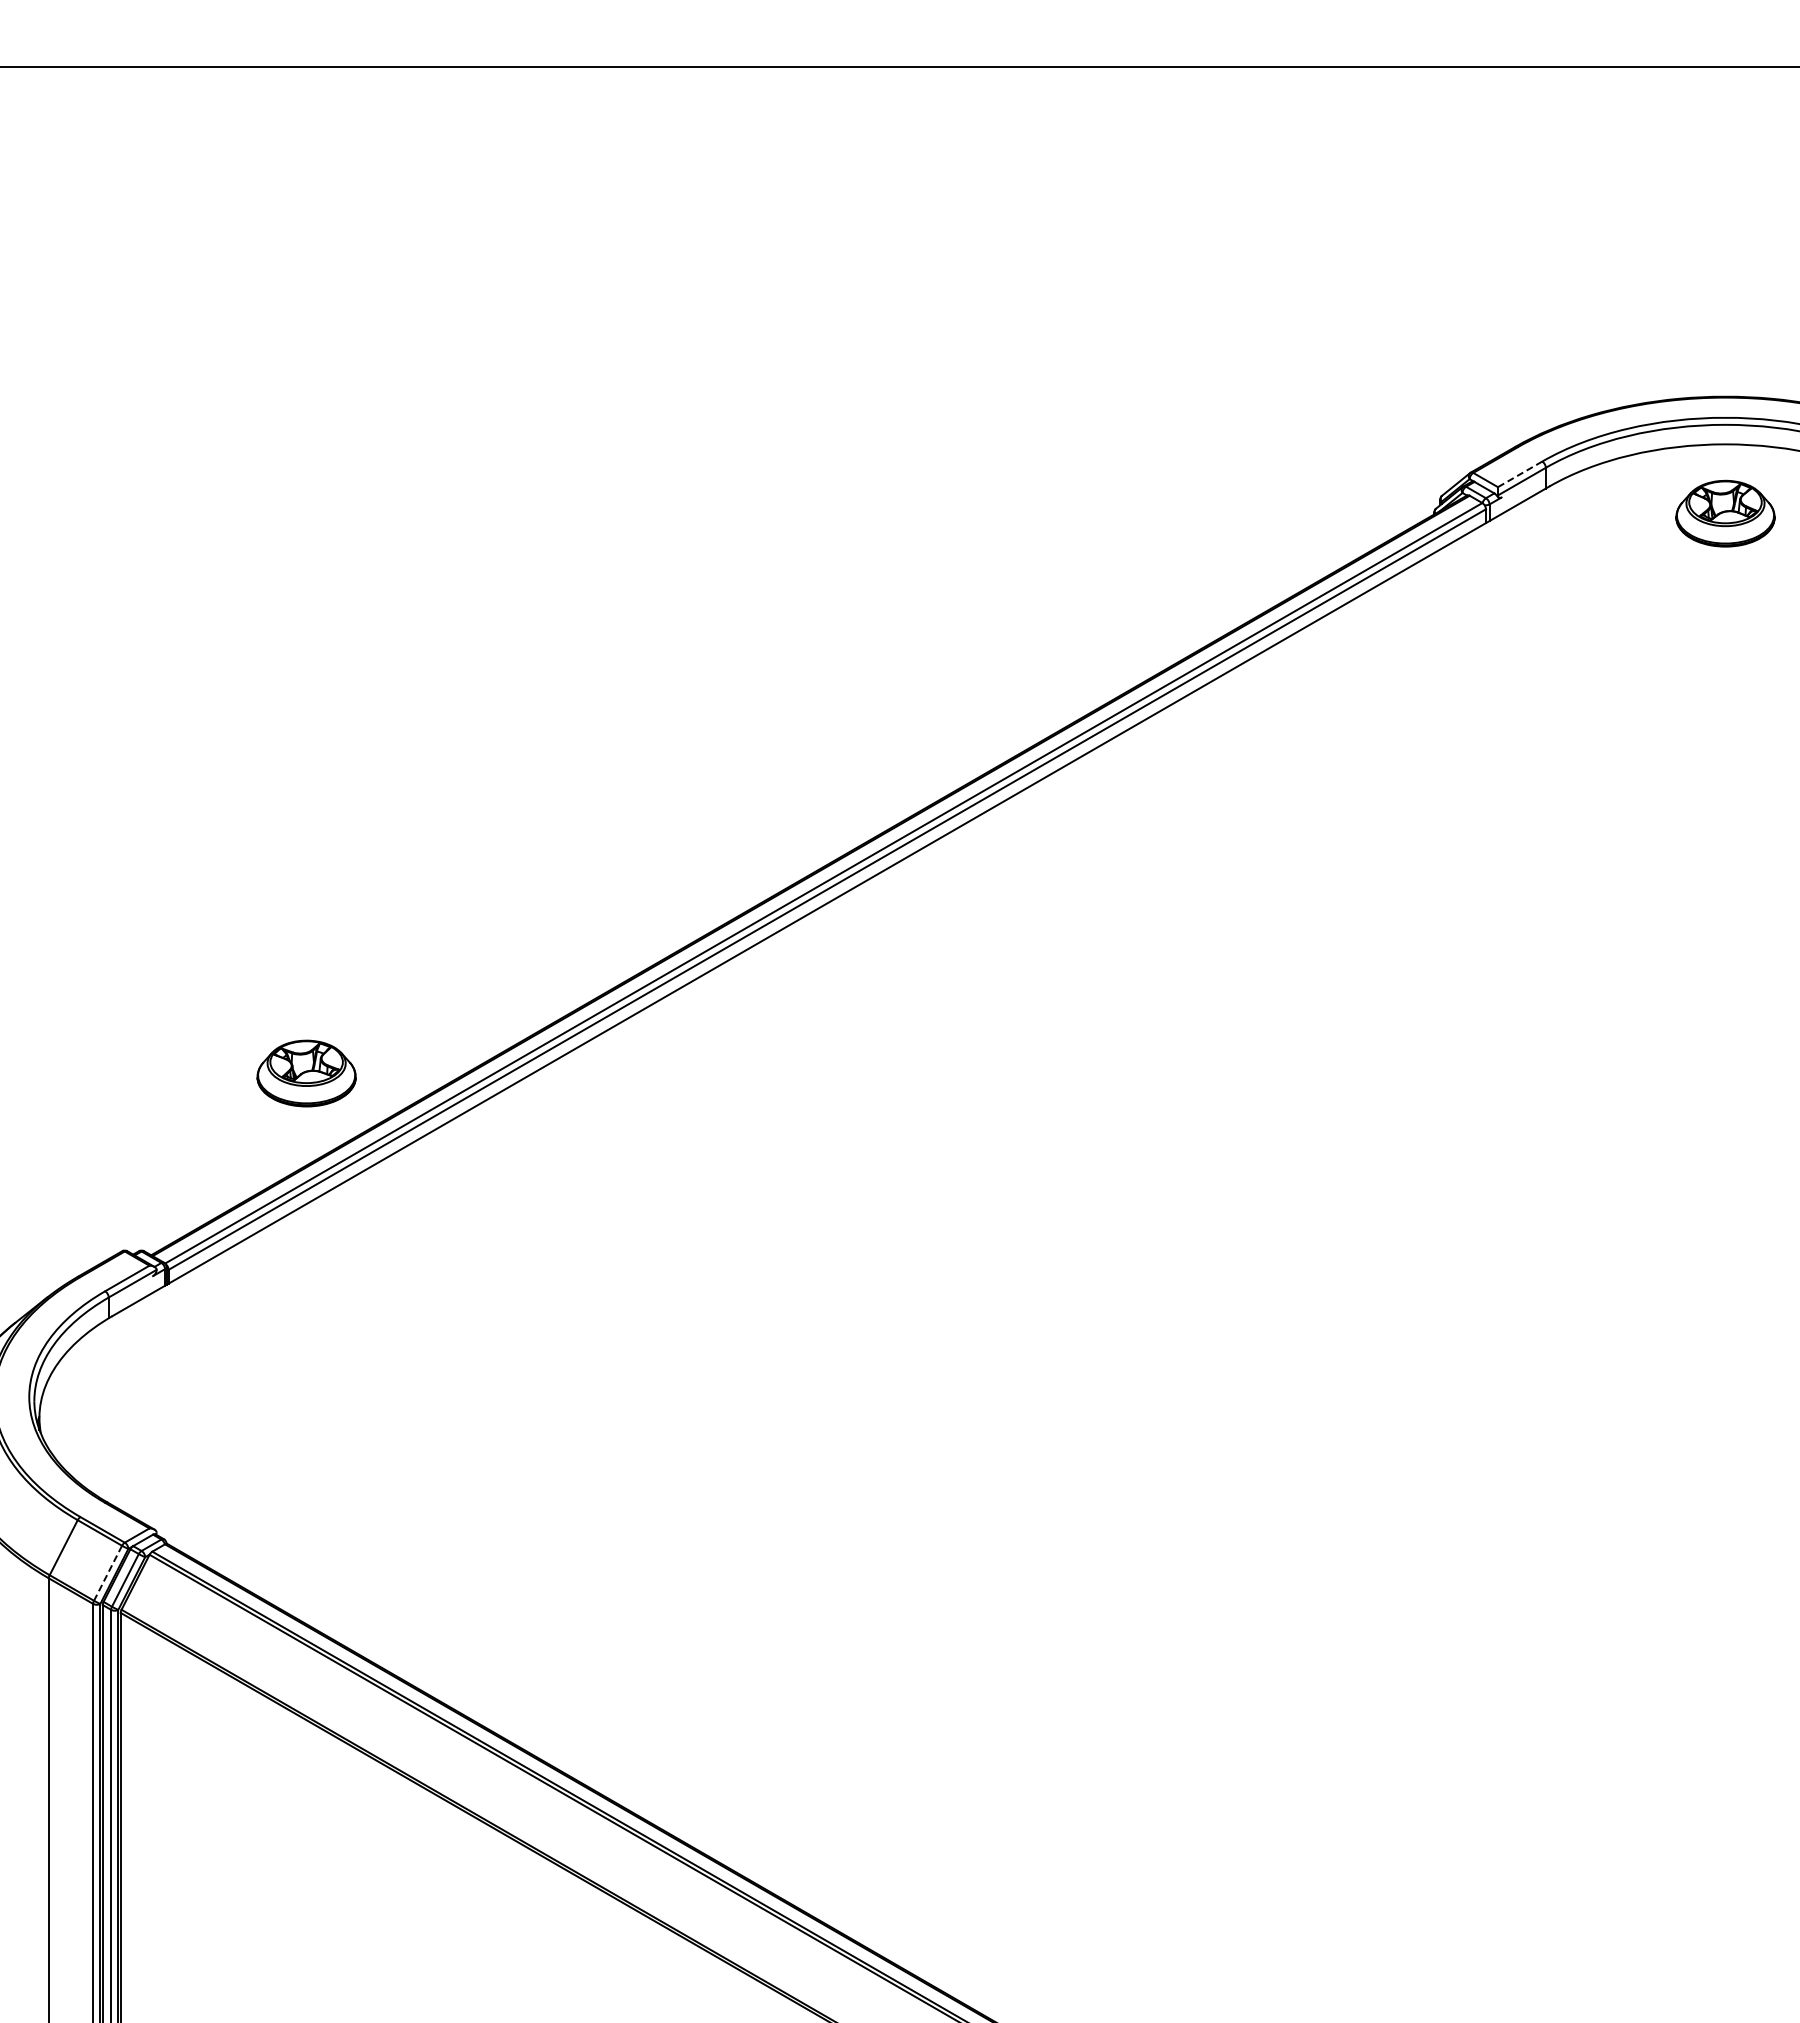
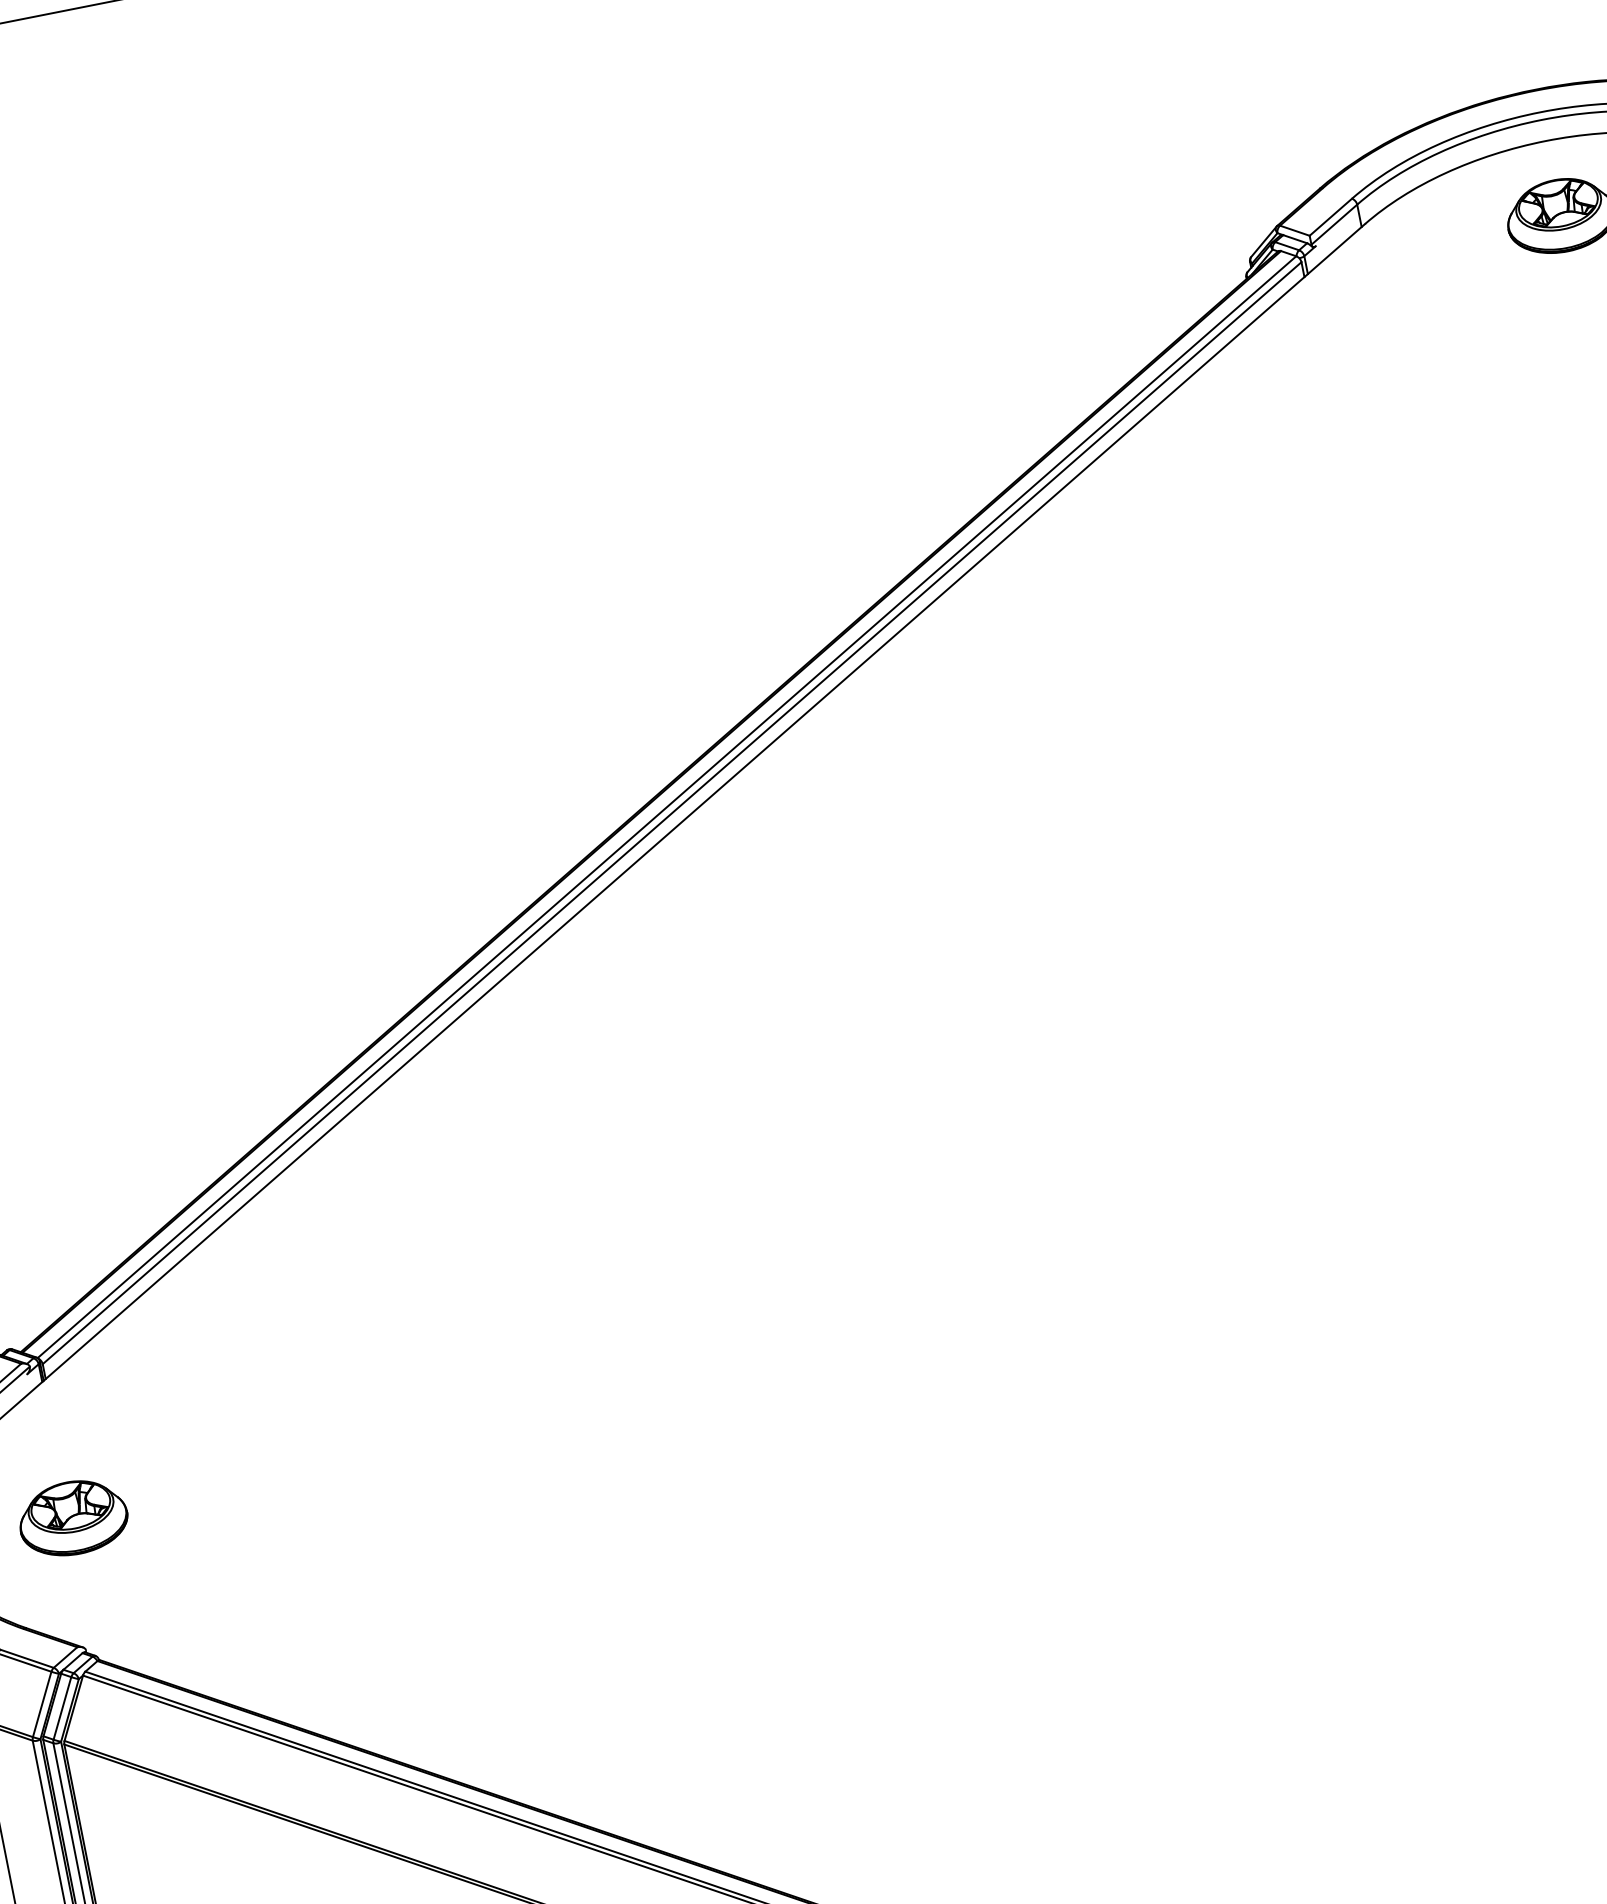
line: (1520, 474) -> (1331, 217), dashed -> solid
part: (306, 1073) -> (73, 1518), moved
line: (108, 1573) -> (42, 1704), dashed -> solid

